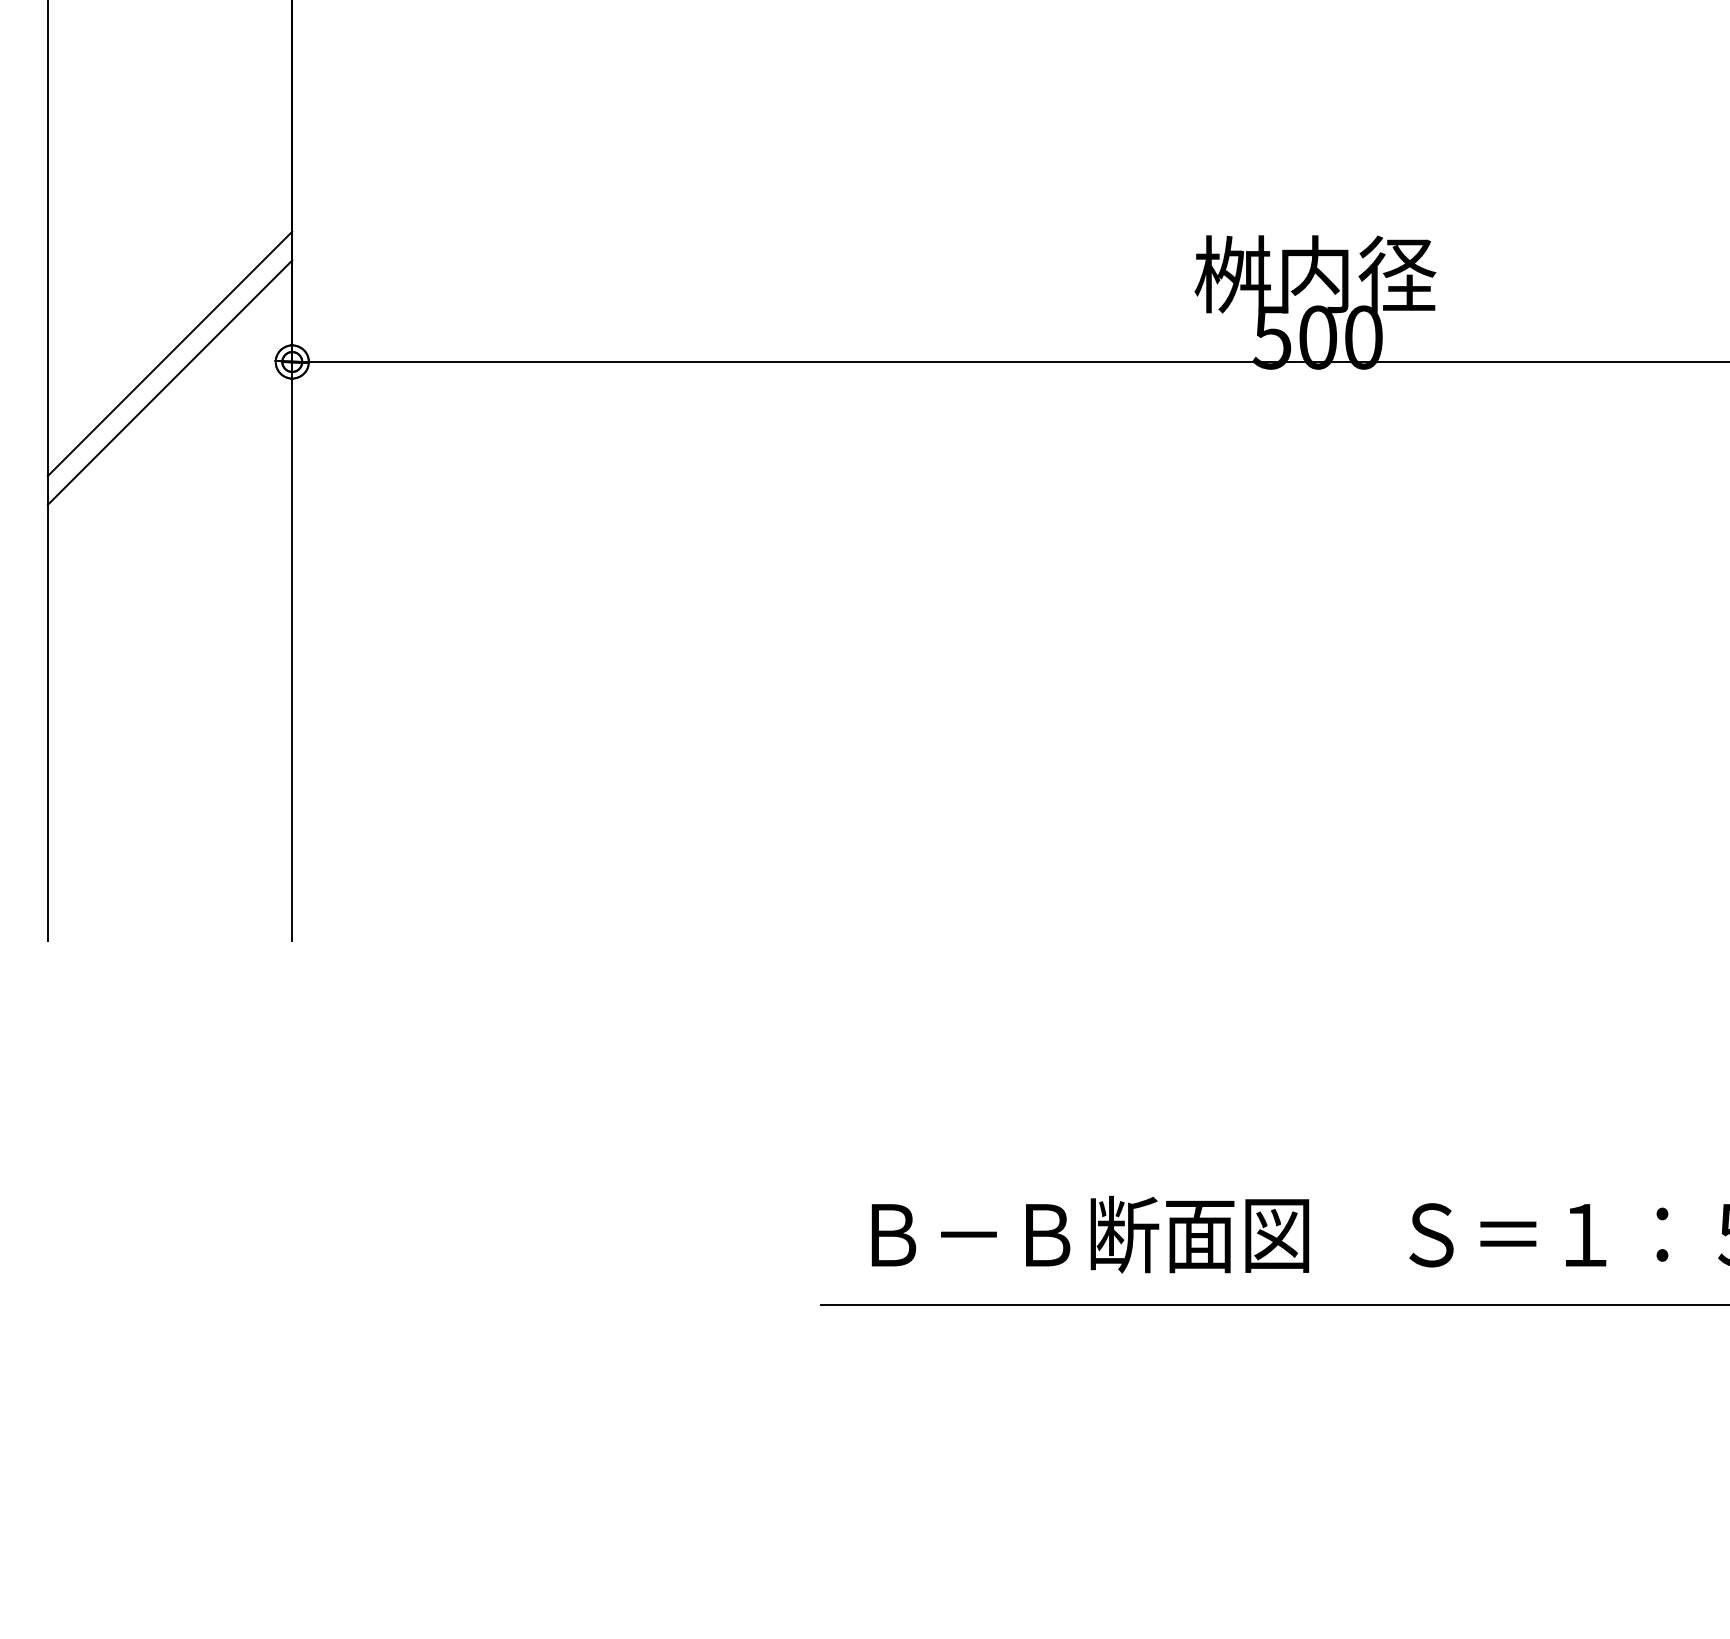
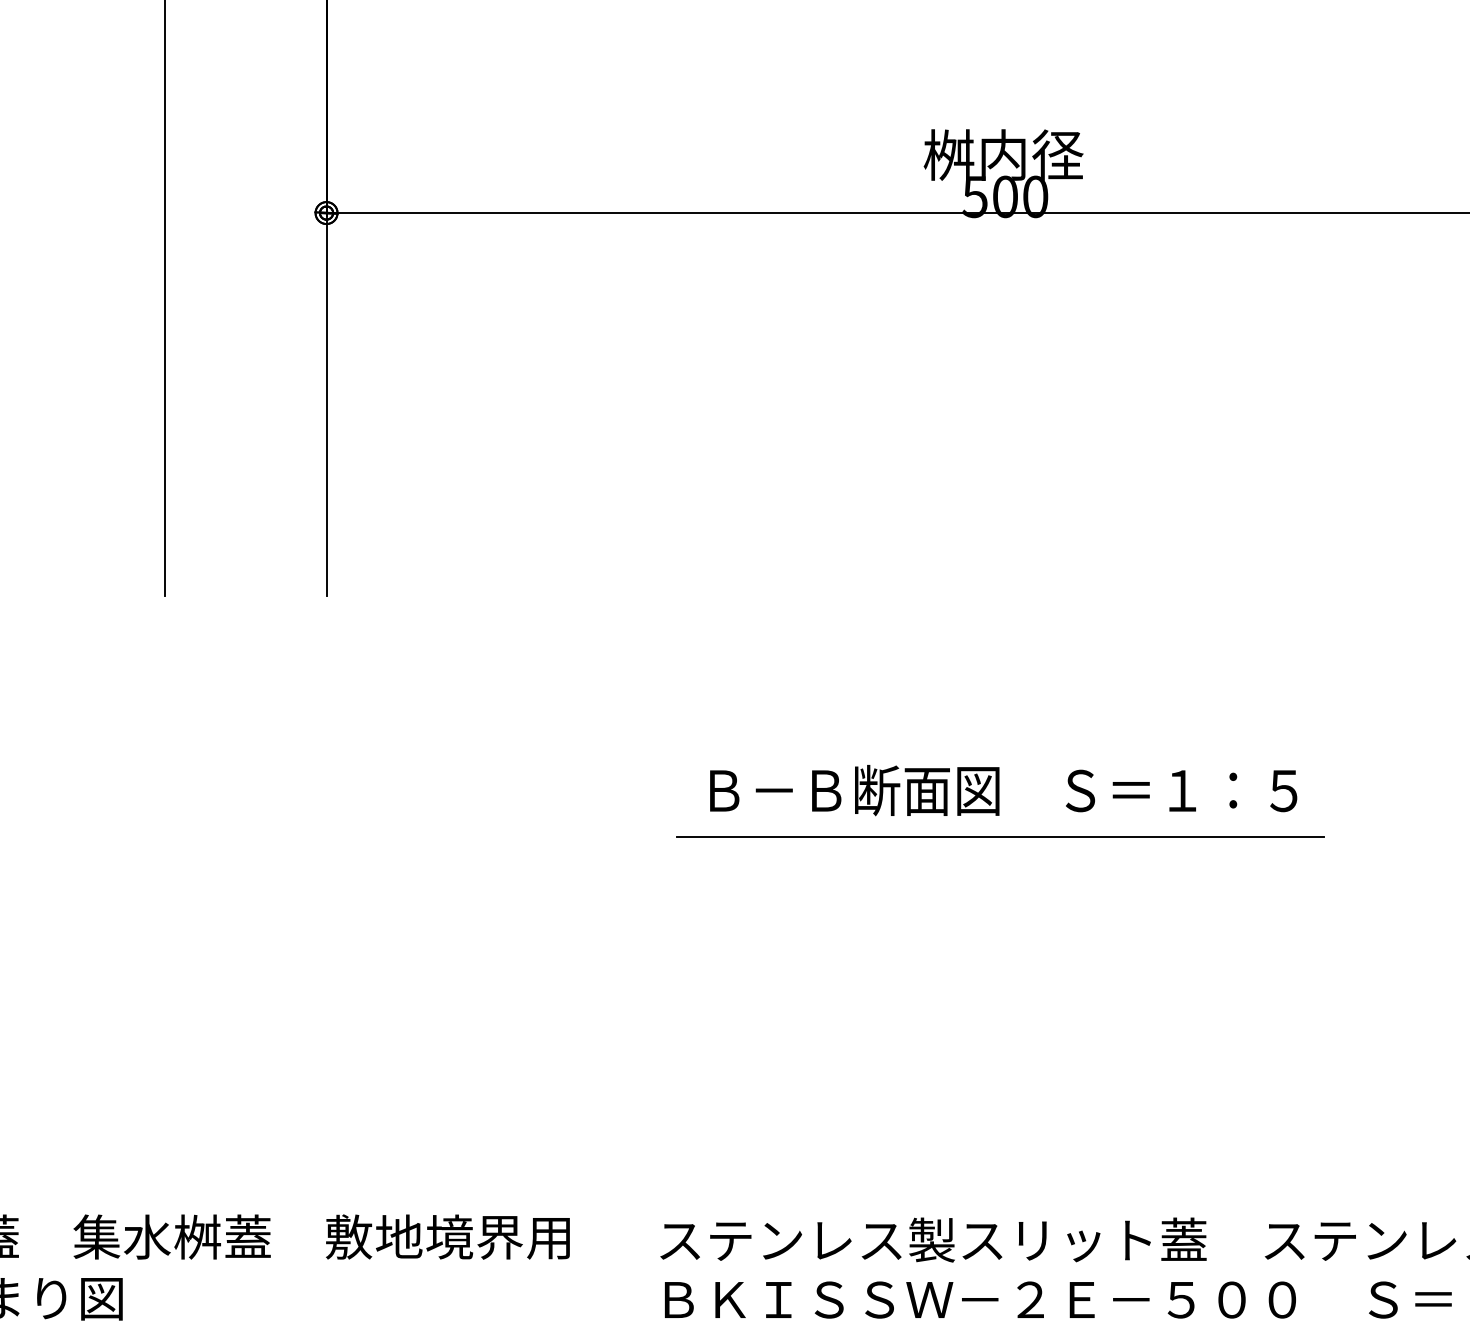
line: (169, 353) -> (245, 207), removed
line: (169, 382) -> (245, 226), removed

